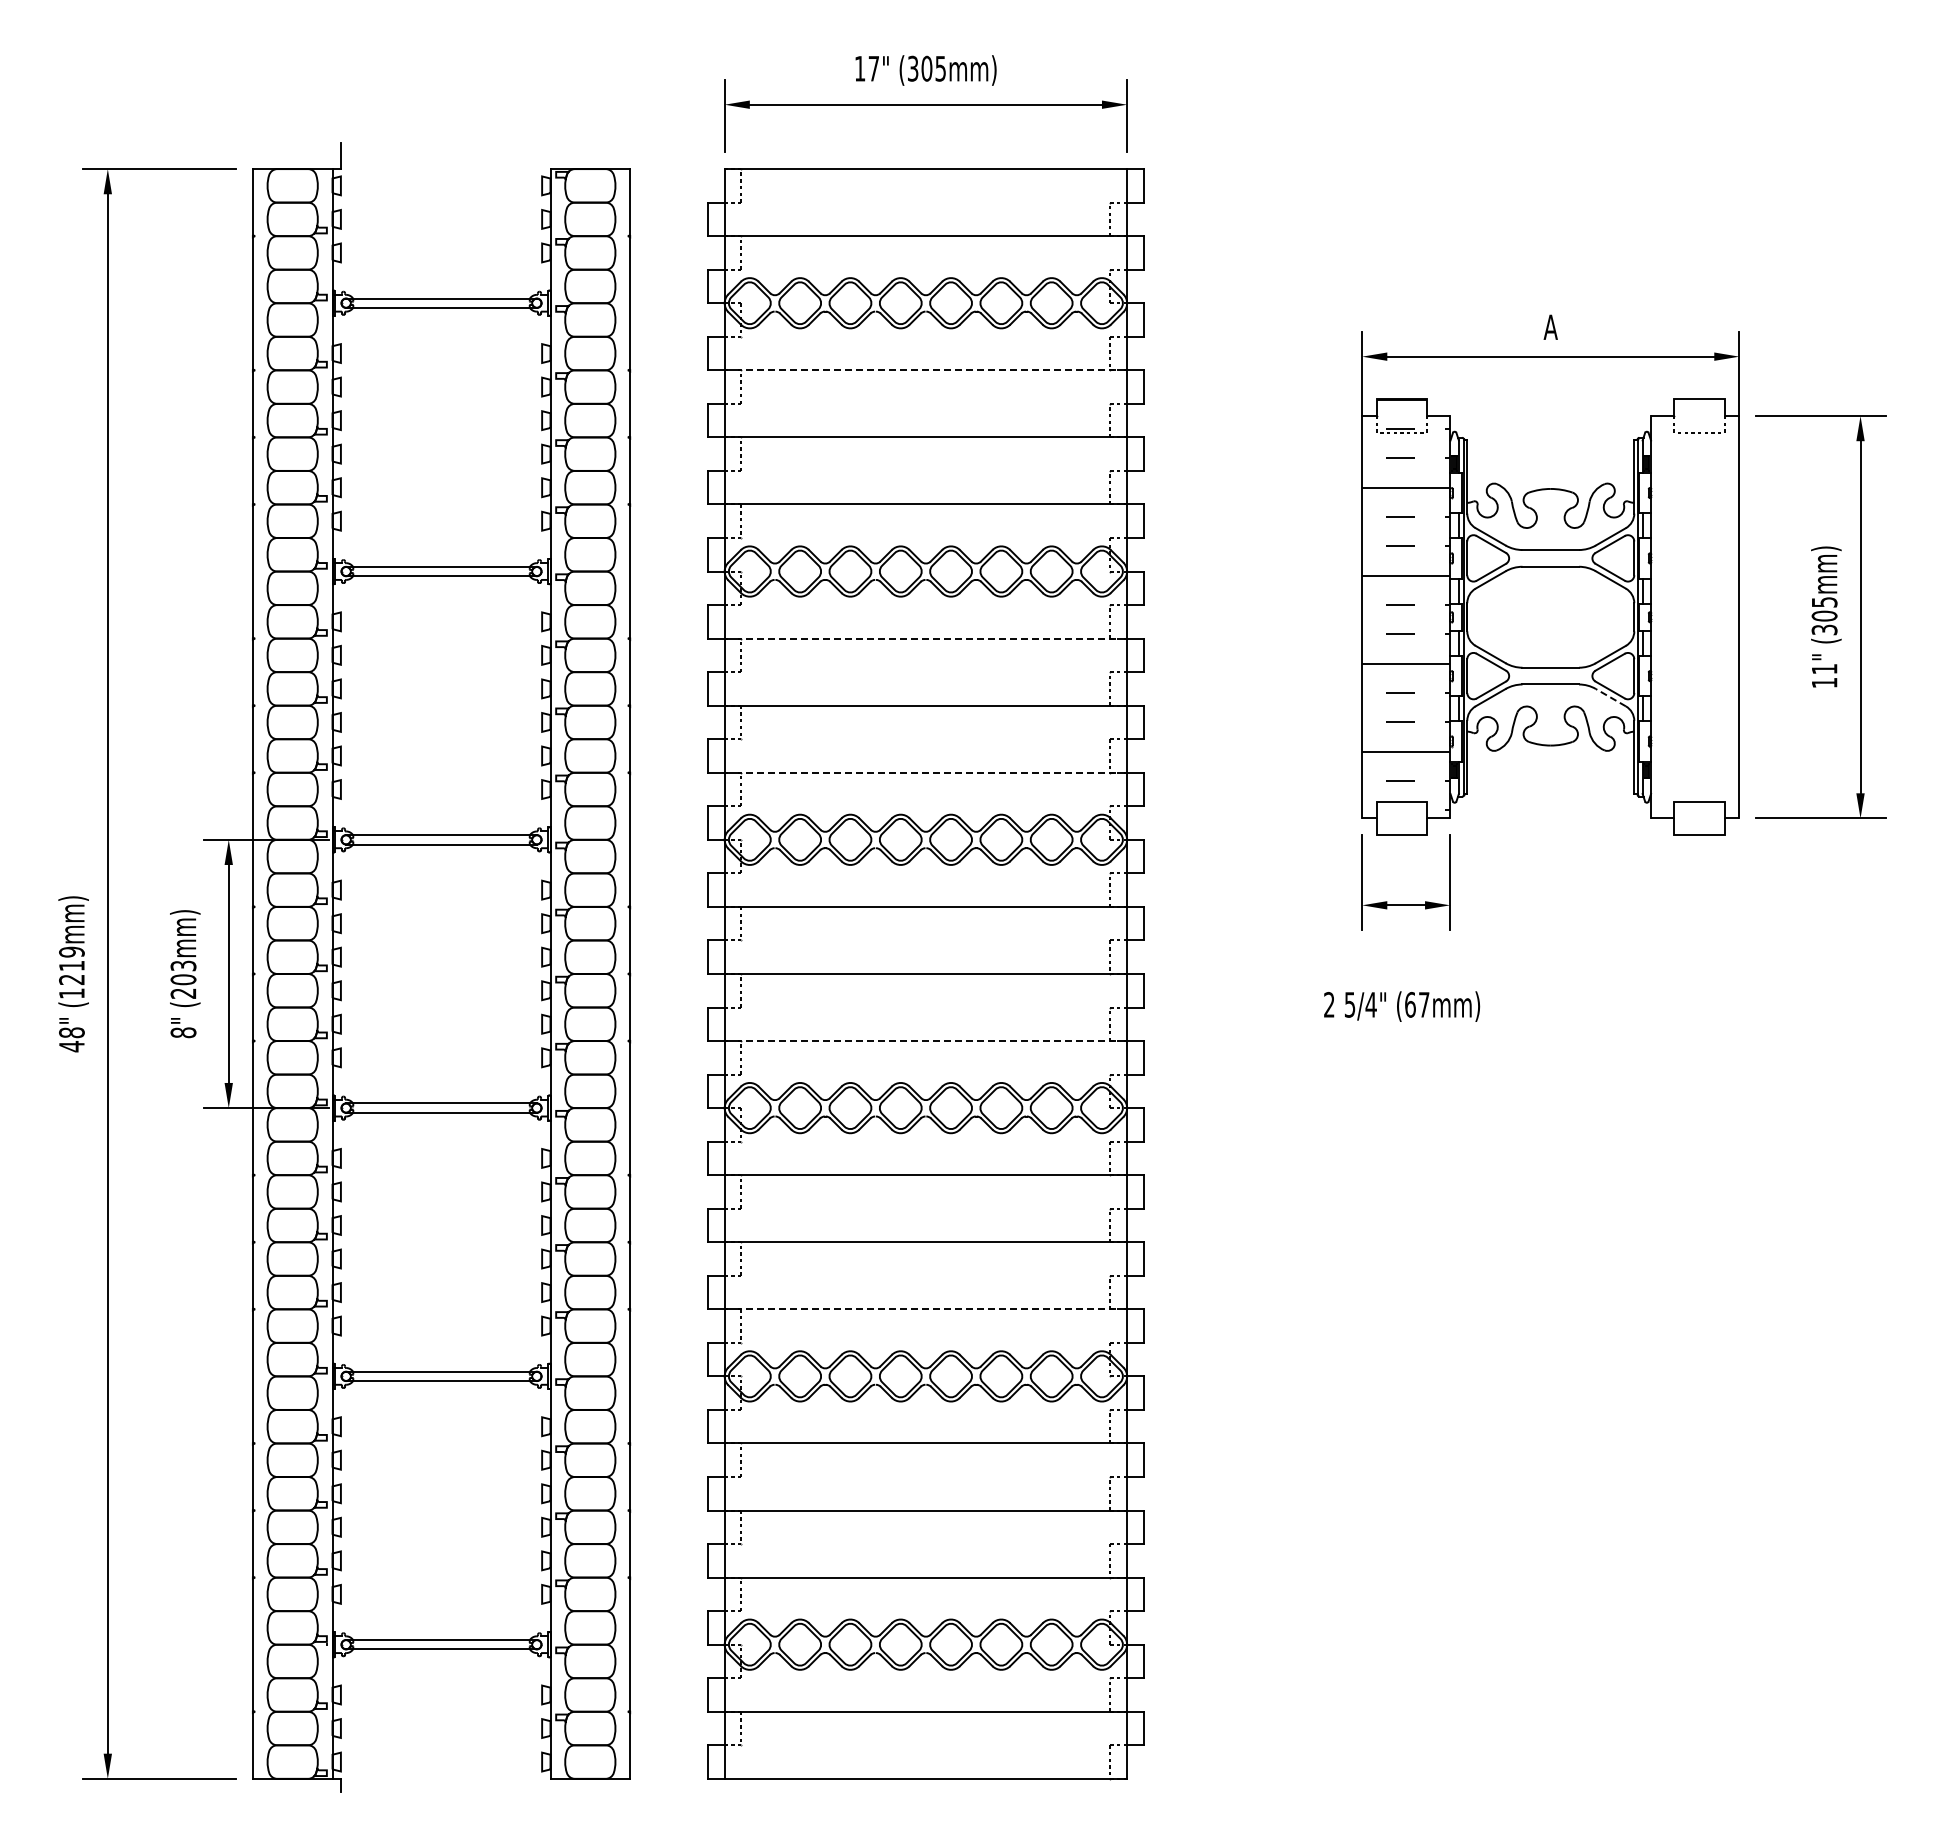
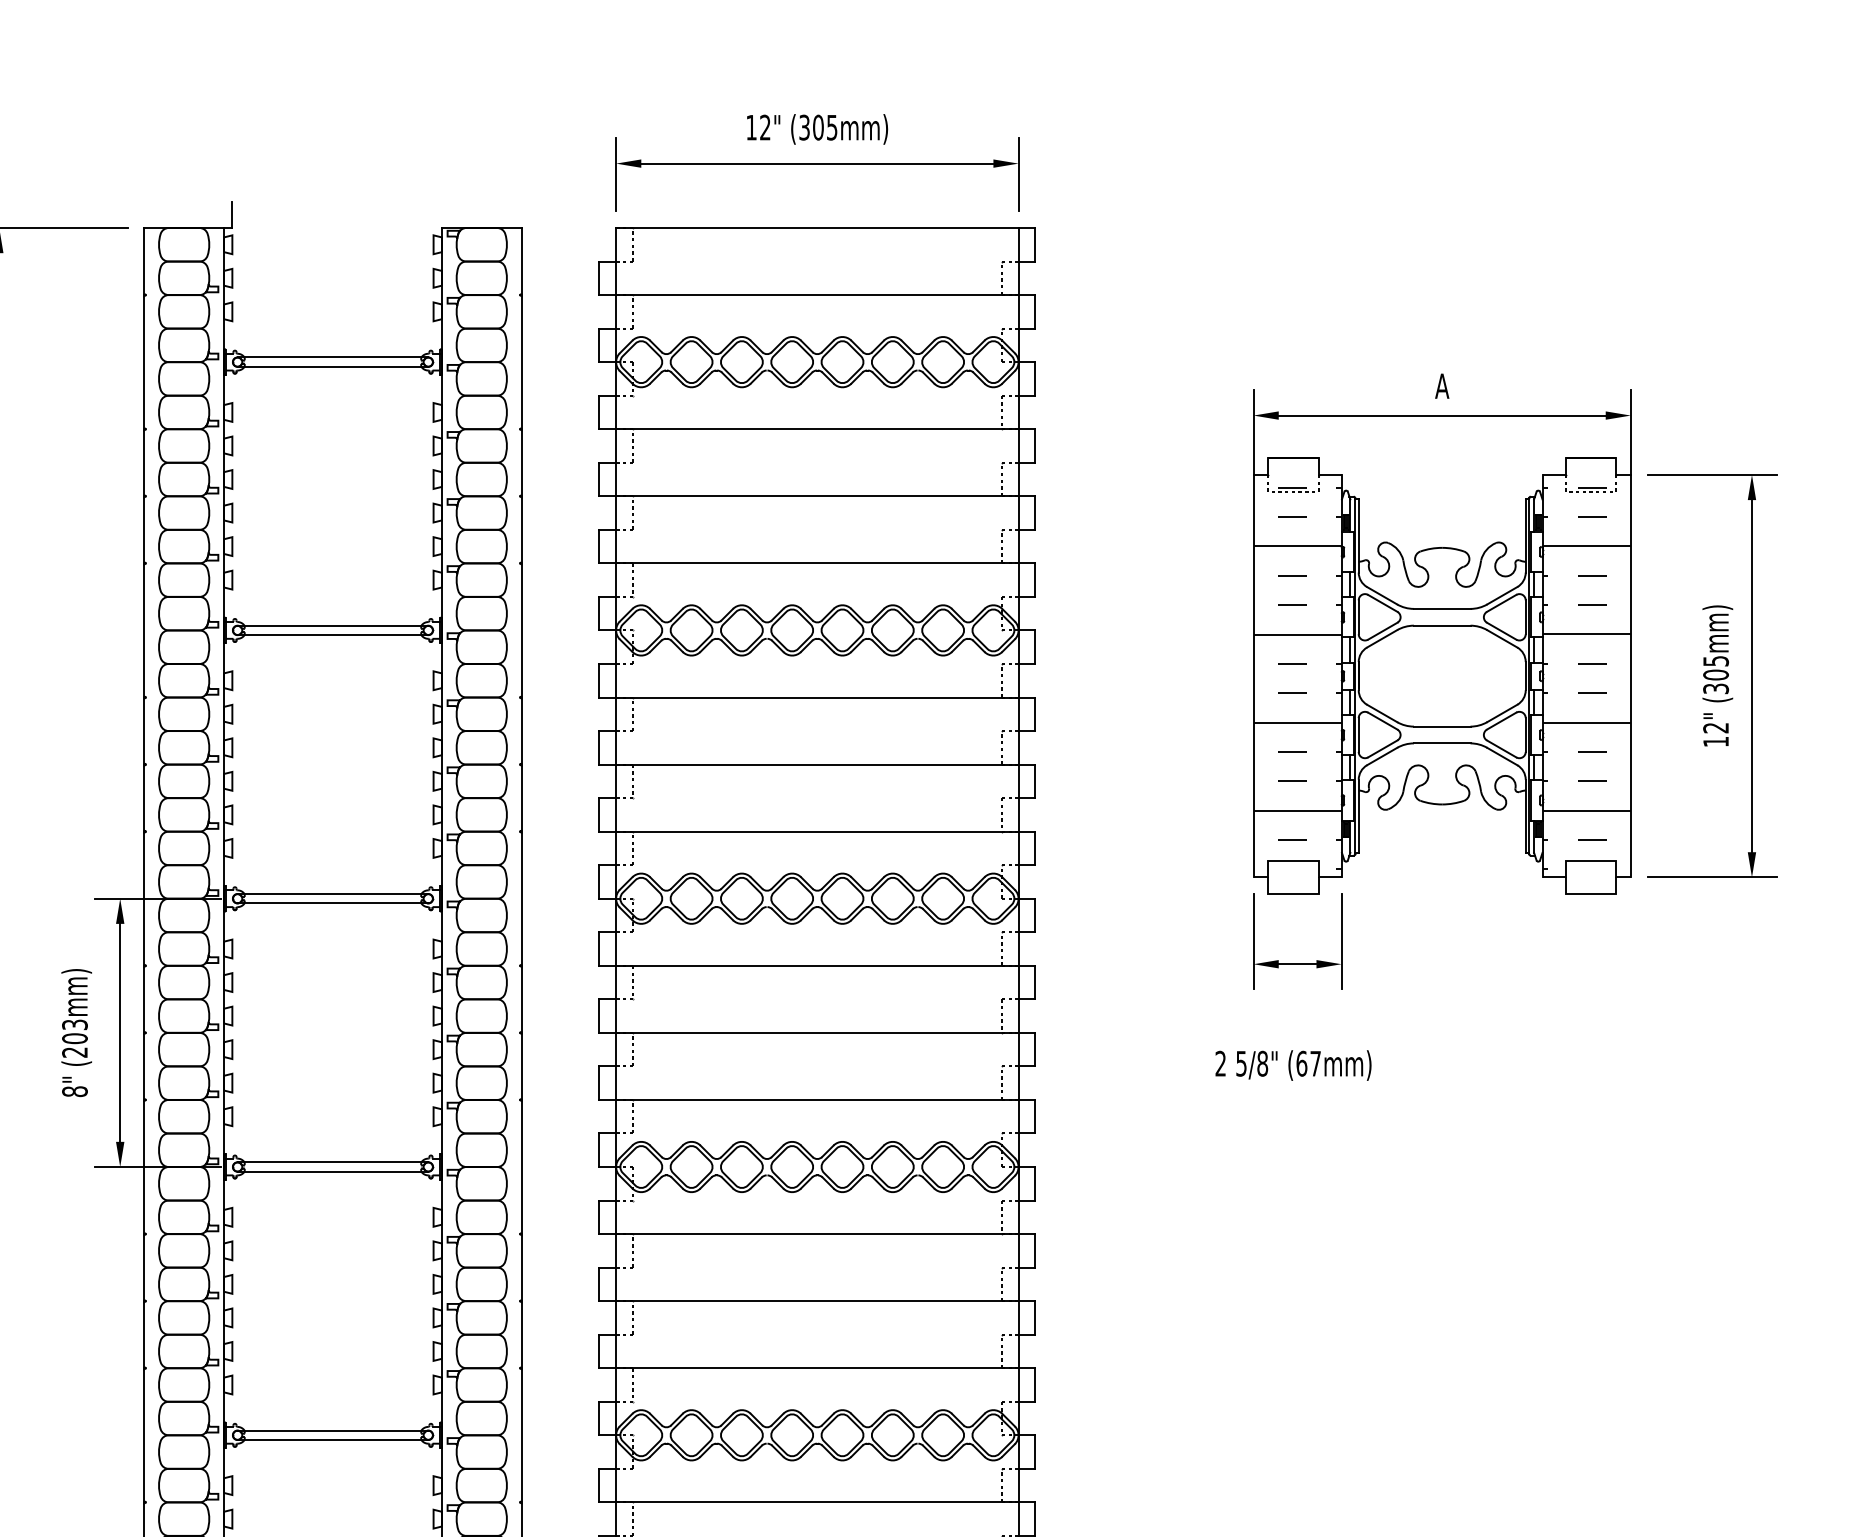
text: (873, 68) -> (764, 127), 17" -> 12"
line: (925, 370) -> (816, 429), dashed -> solid
hatch: (1695, 604) -> (1586, 663), added
line: (925, 638) -> (816, 697), dashed -> solid
text: (1824, 669) -> (1715, 728), 11" -> 12"
line: (1610, 697) -> (1501, 756), dashed -> solid
line: (925, 772) -> (816, 831), dashed -> solid
text: (1370, 1004) -> (1261, 1063), 5/4" -> 5/8"
line: (925, 1041) -> (816, 1100), dashed -> solid
line: (925, 1309) -> (816, 1368), dashed -> solid

